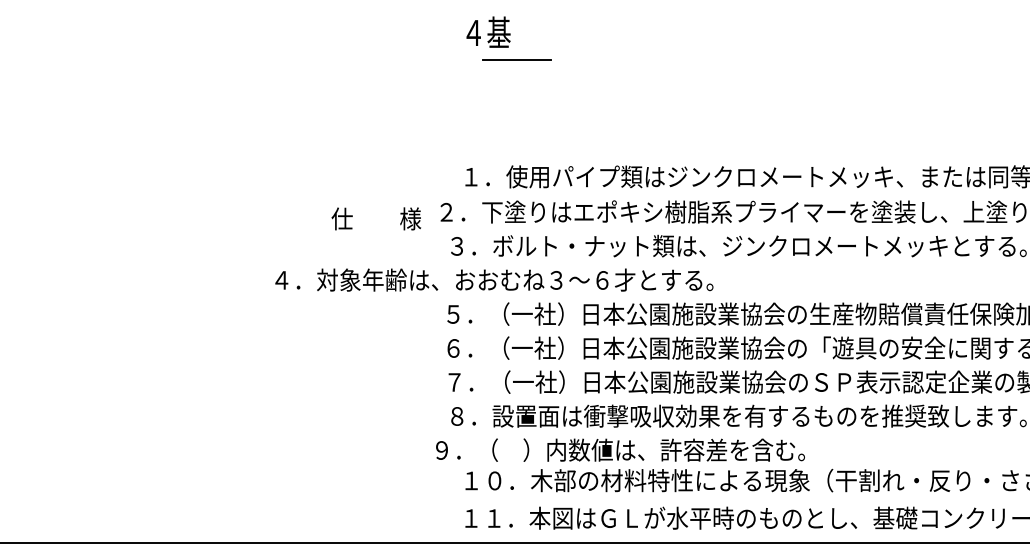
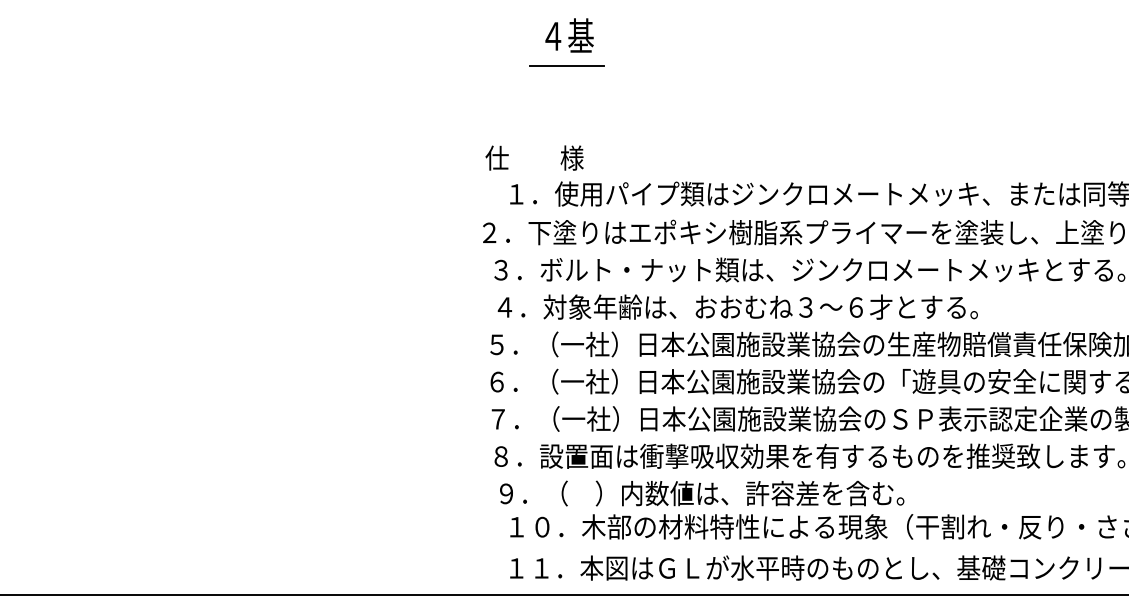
text: (488, 32) -> (569, 35), moved
text: (376, 218) -> (534, 157), moved
text: (494, 279) -> (737, 306), moved
text: (620, 450) -> (702, 493), moved

